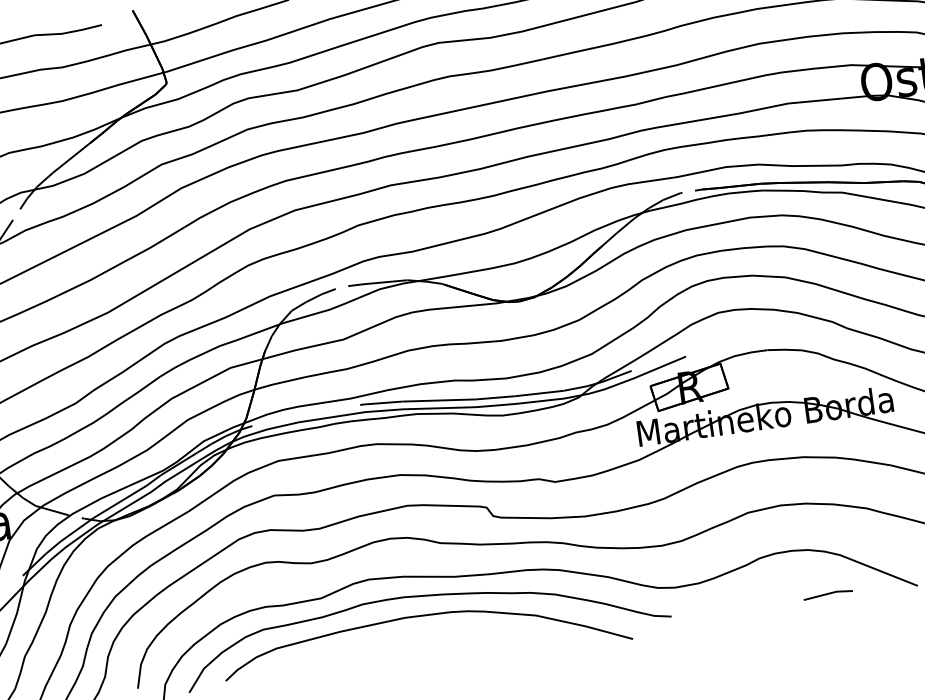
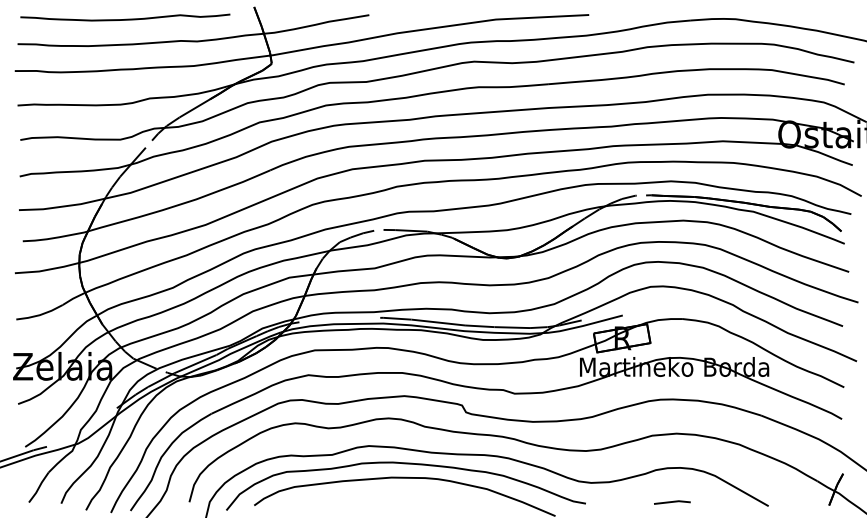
line: (828, 594) -> (672, 502), moved

